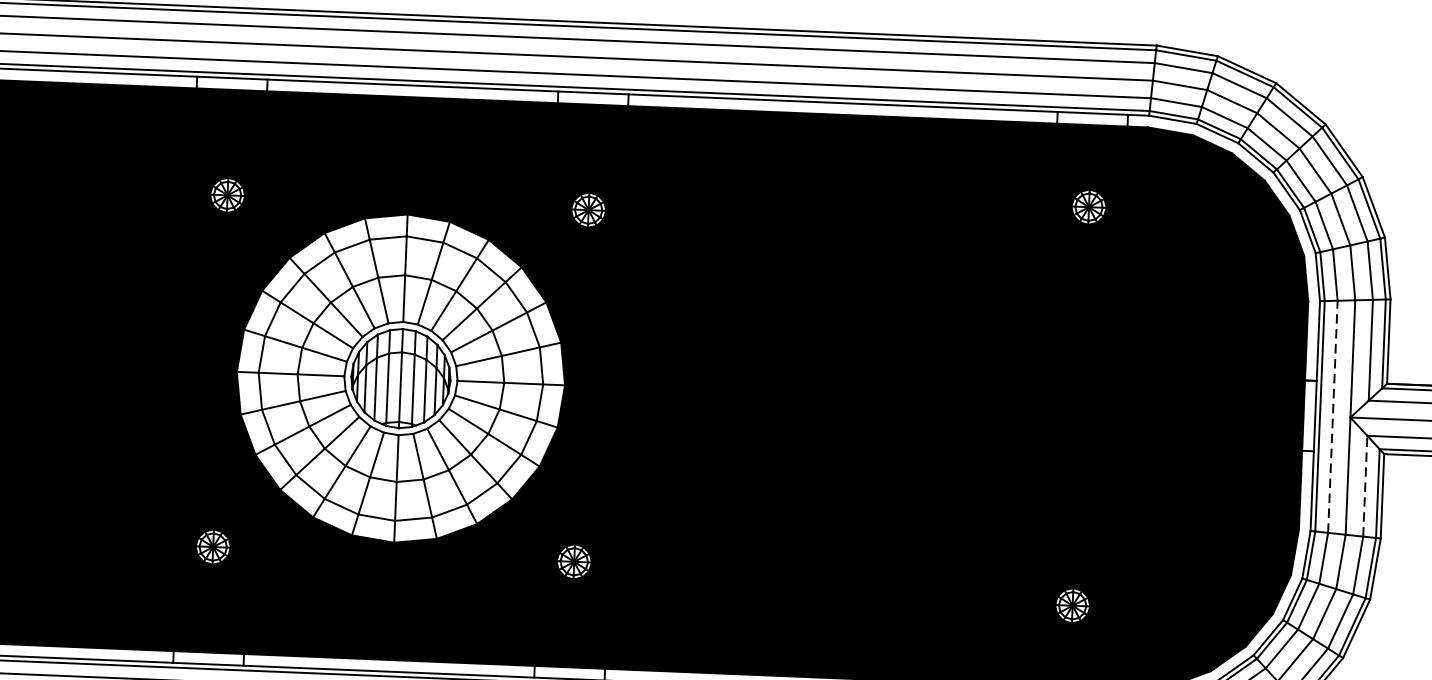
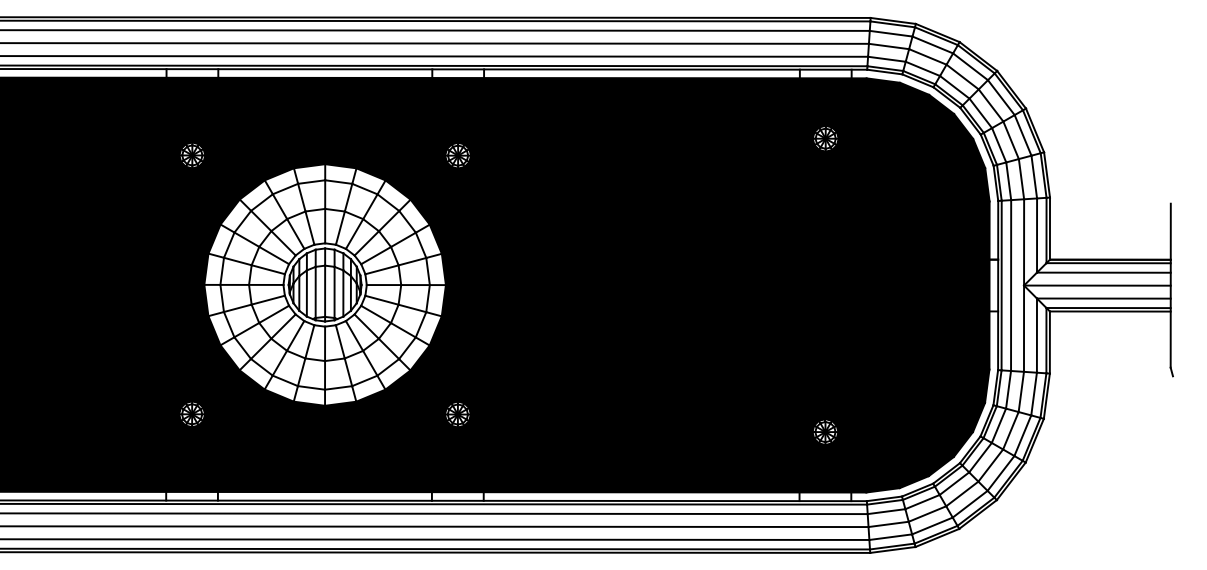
line: (1333, 416) -> (1011, 285), dashed -> solid
line: (1364, 486) -> (1036, 335), dashed -> solid

